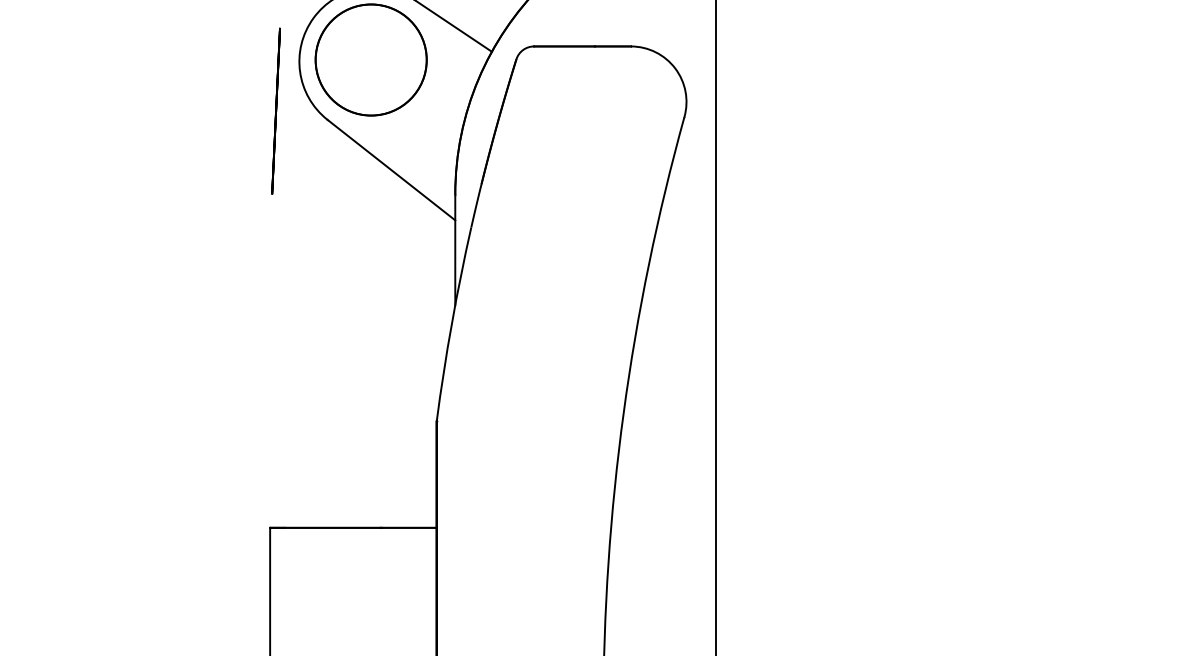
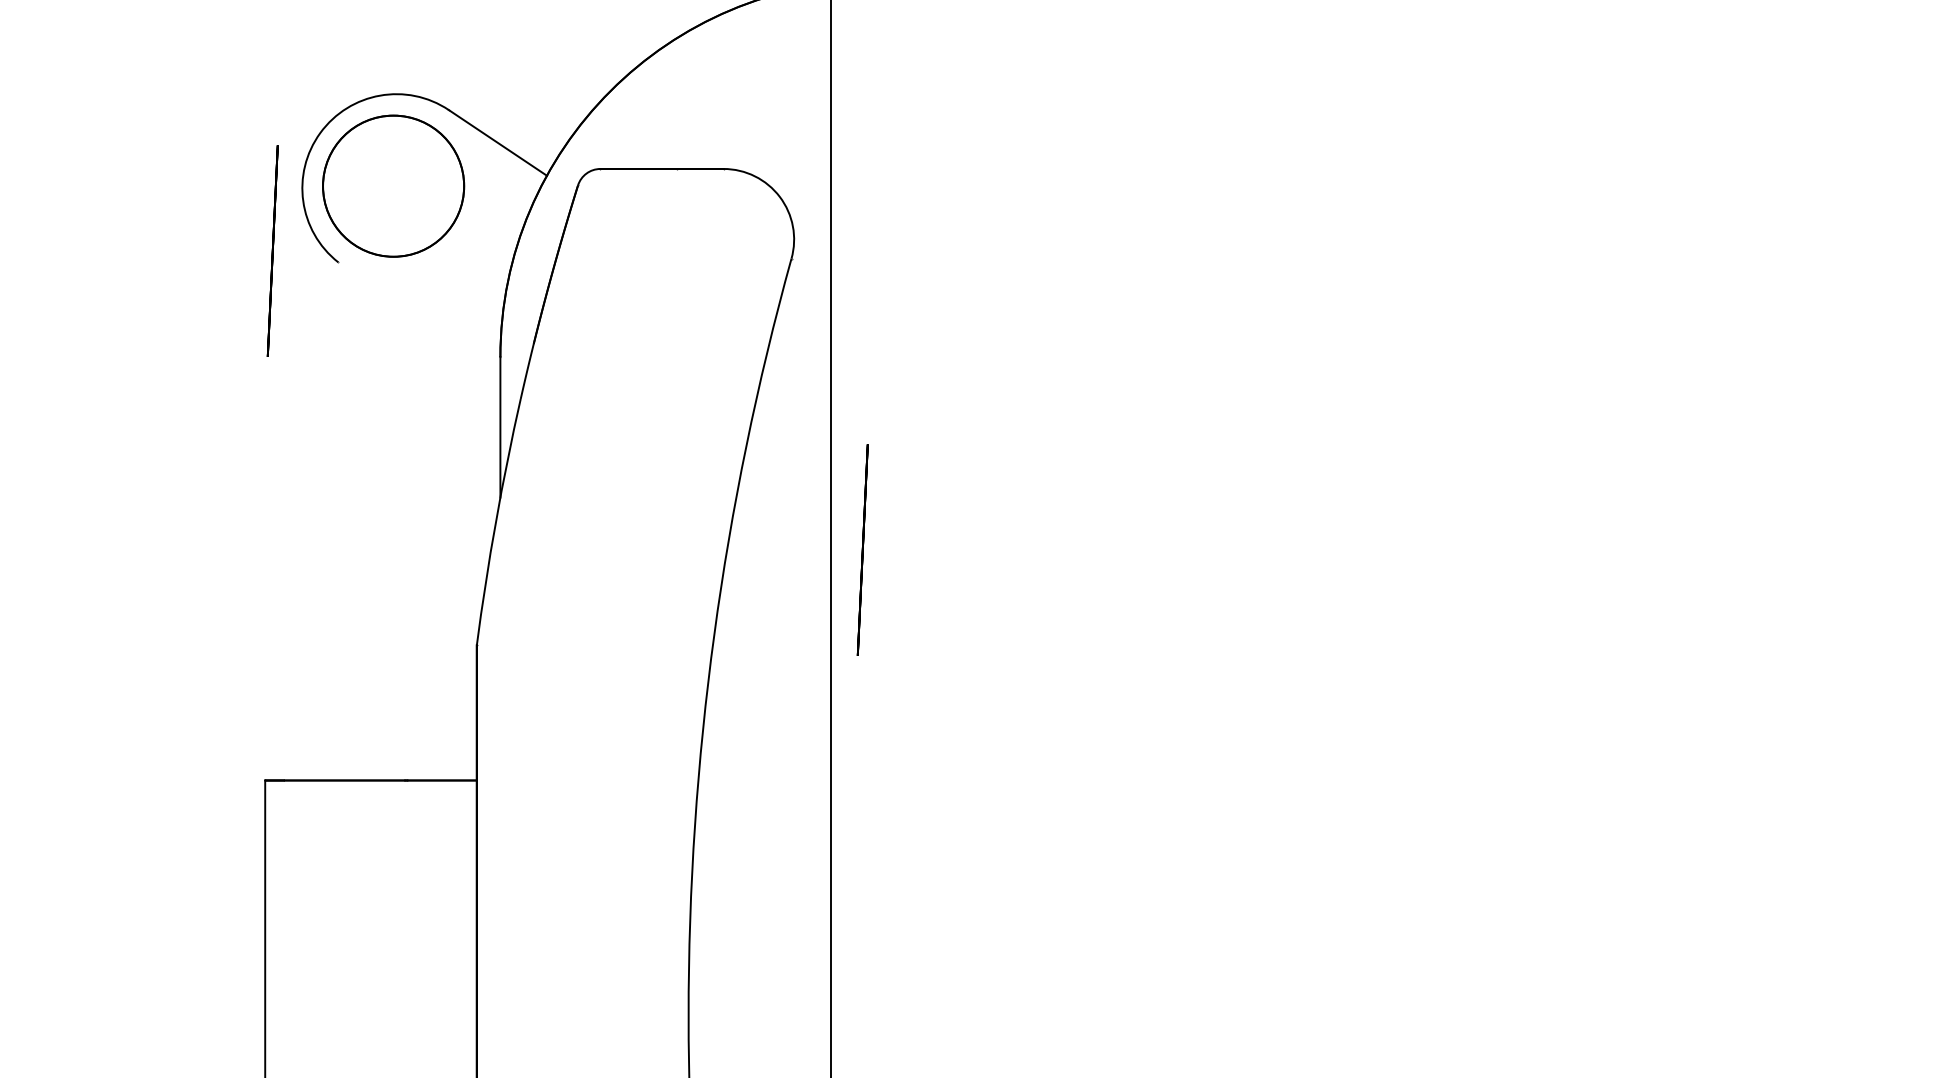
line: (391, 169) -> (419, 325), removed
line: (740, 346) -> (862, 549), added

